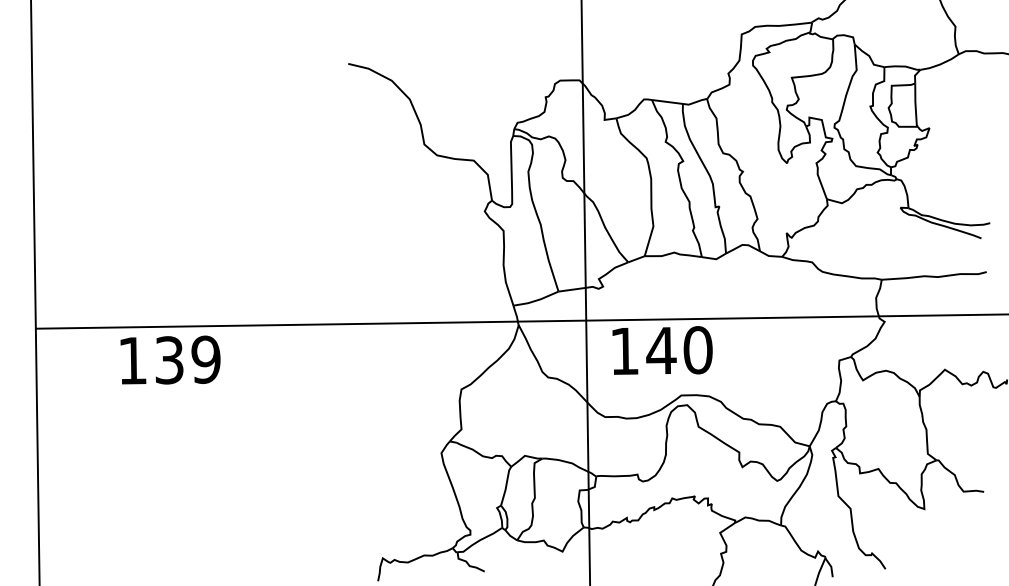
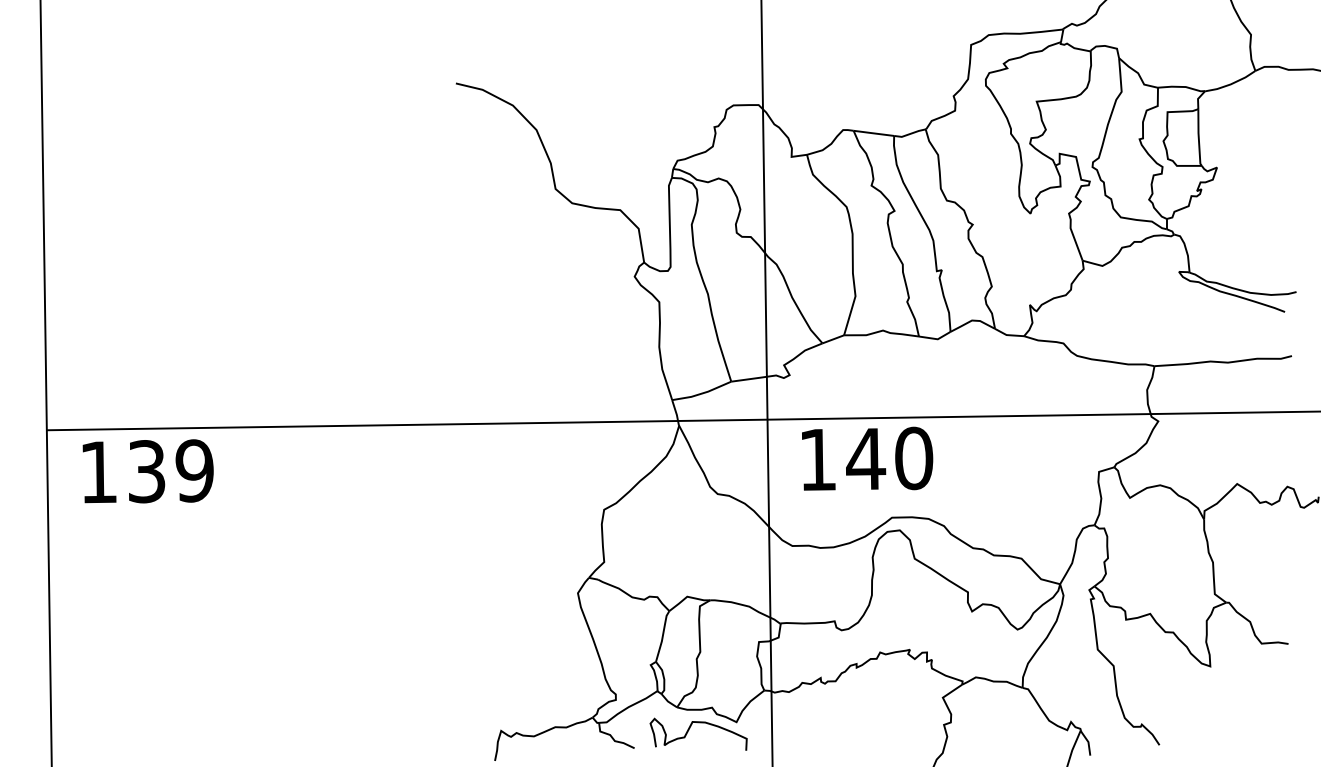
text: (169, 360) -> (147, 471), moved
curve: (527, 556) -> (690, 728), added

